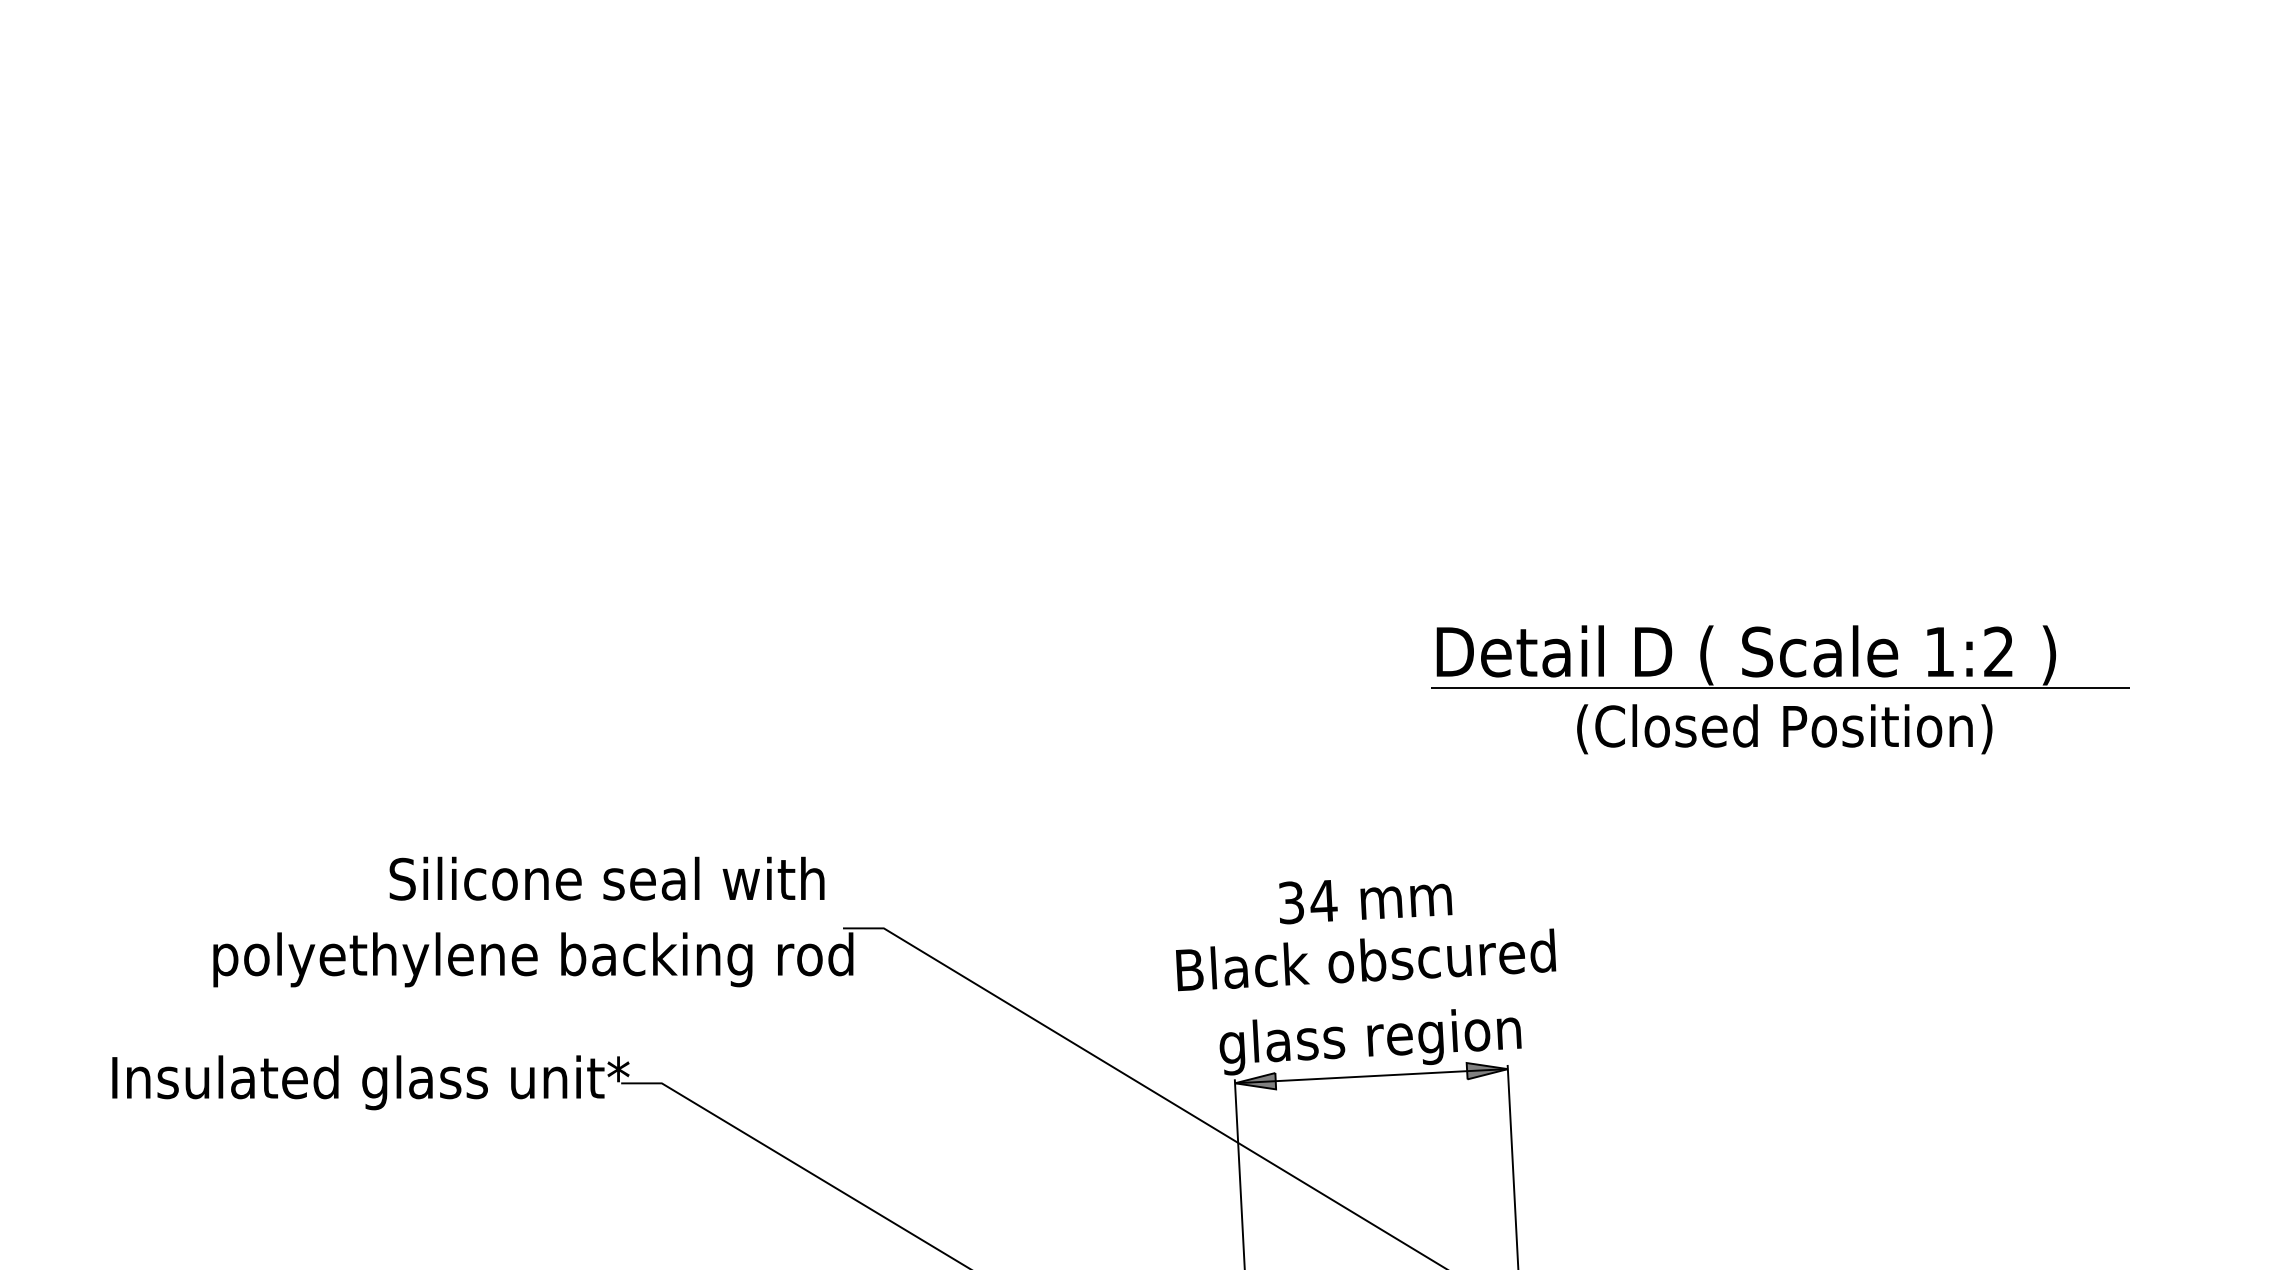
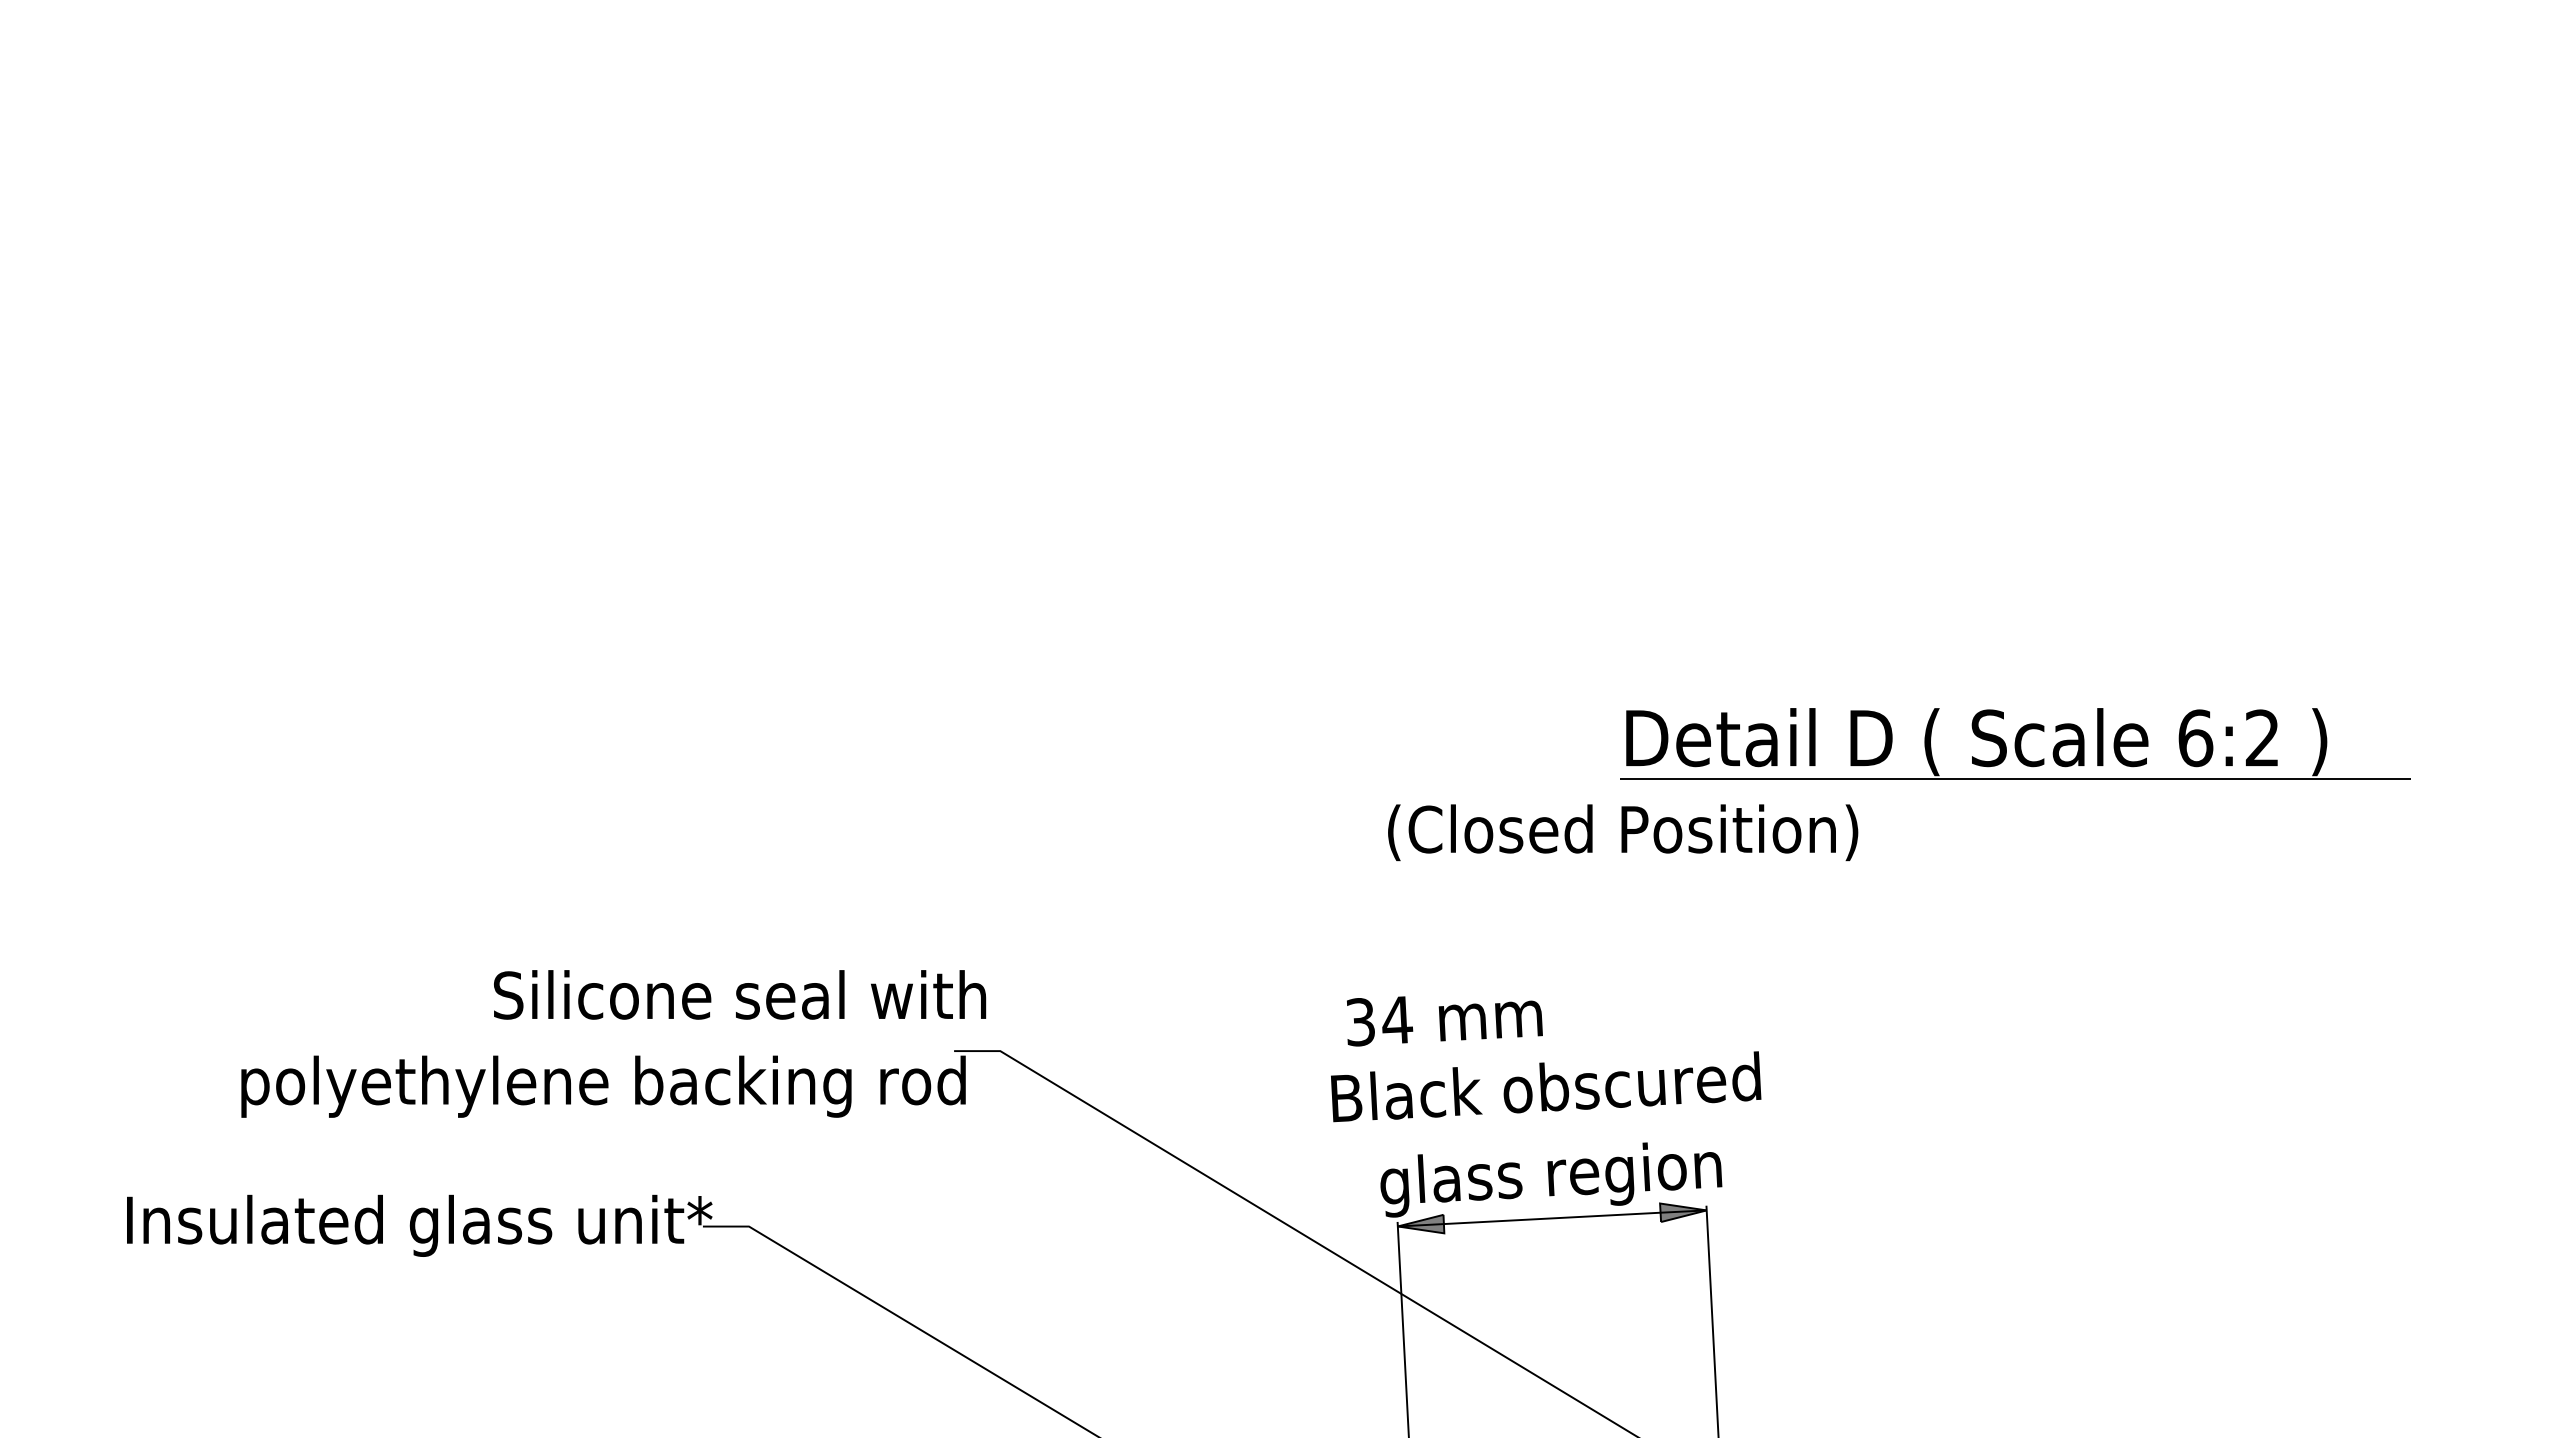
text: (1939, 652) -> (2195, 738), 1:2 -> 6:2
text: (1785, 729) -> (1623, 832), moved
text: (607, 878) -> (740, 994), moved
text: (1365, 902) -> (1444, 1021), moved

